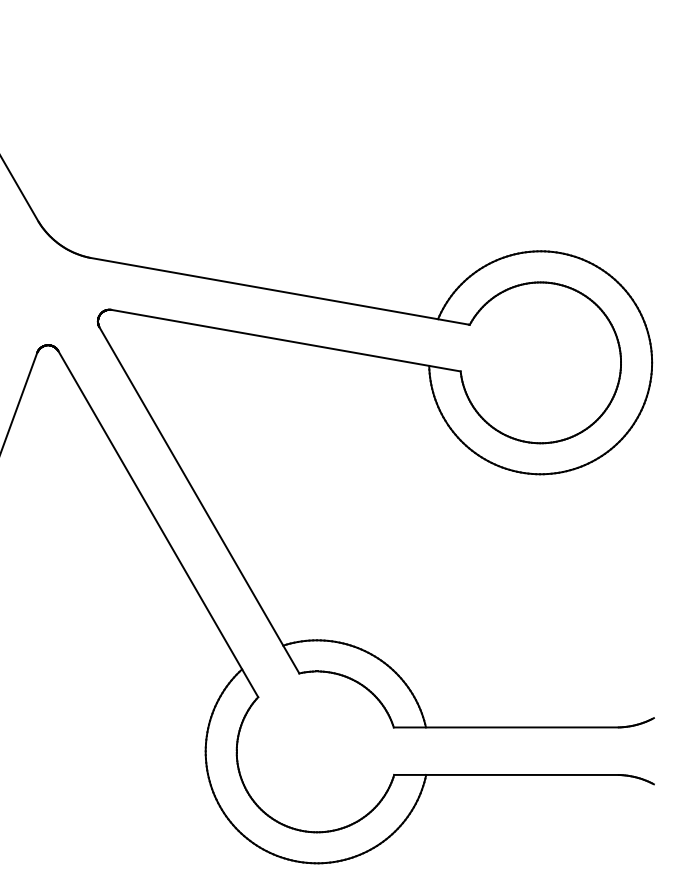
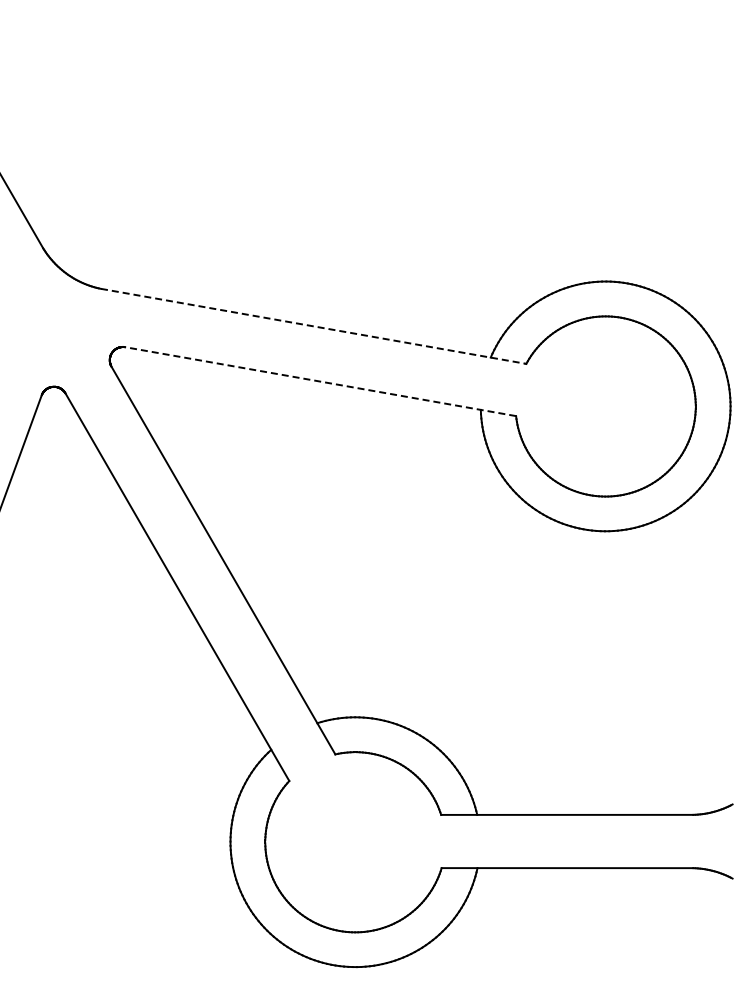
line: (279, 291) -> (313, 326), solid -> dashed
line: (286, 340) -> (320, 381), solid -> dashed

